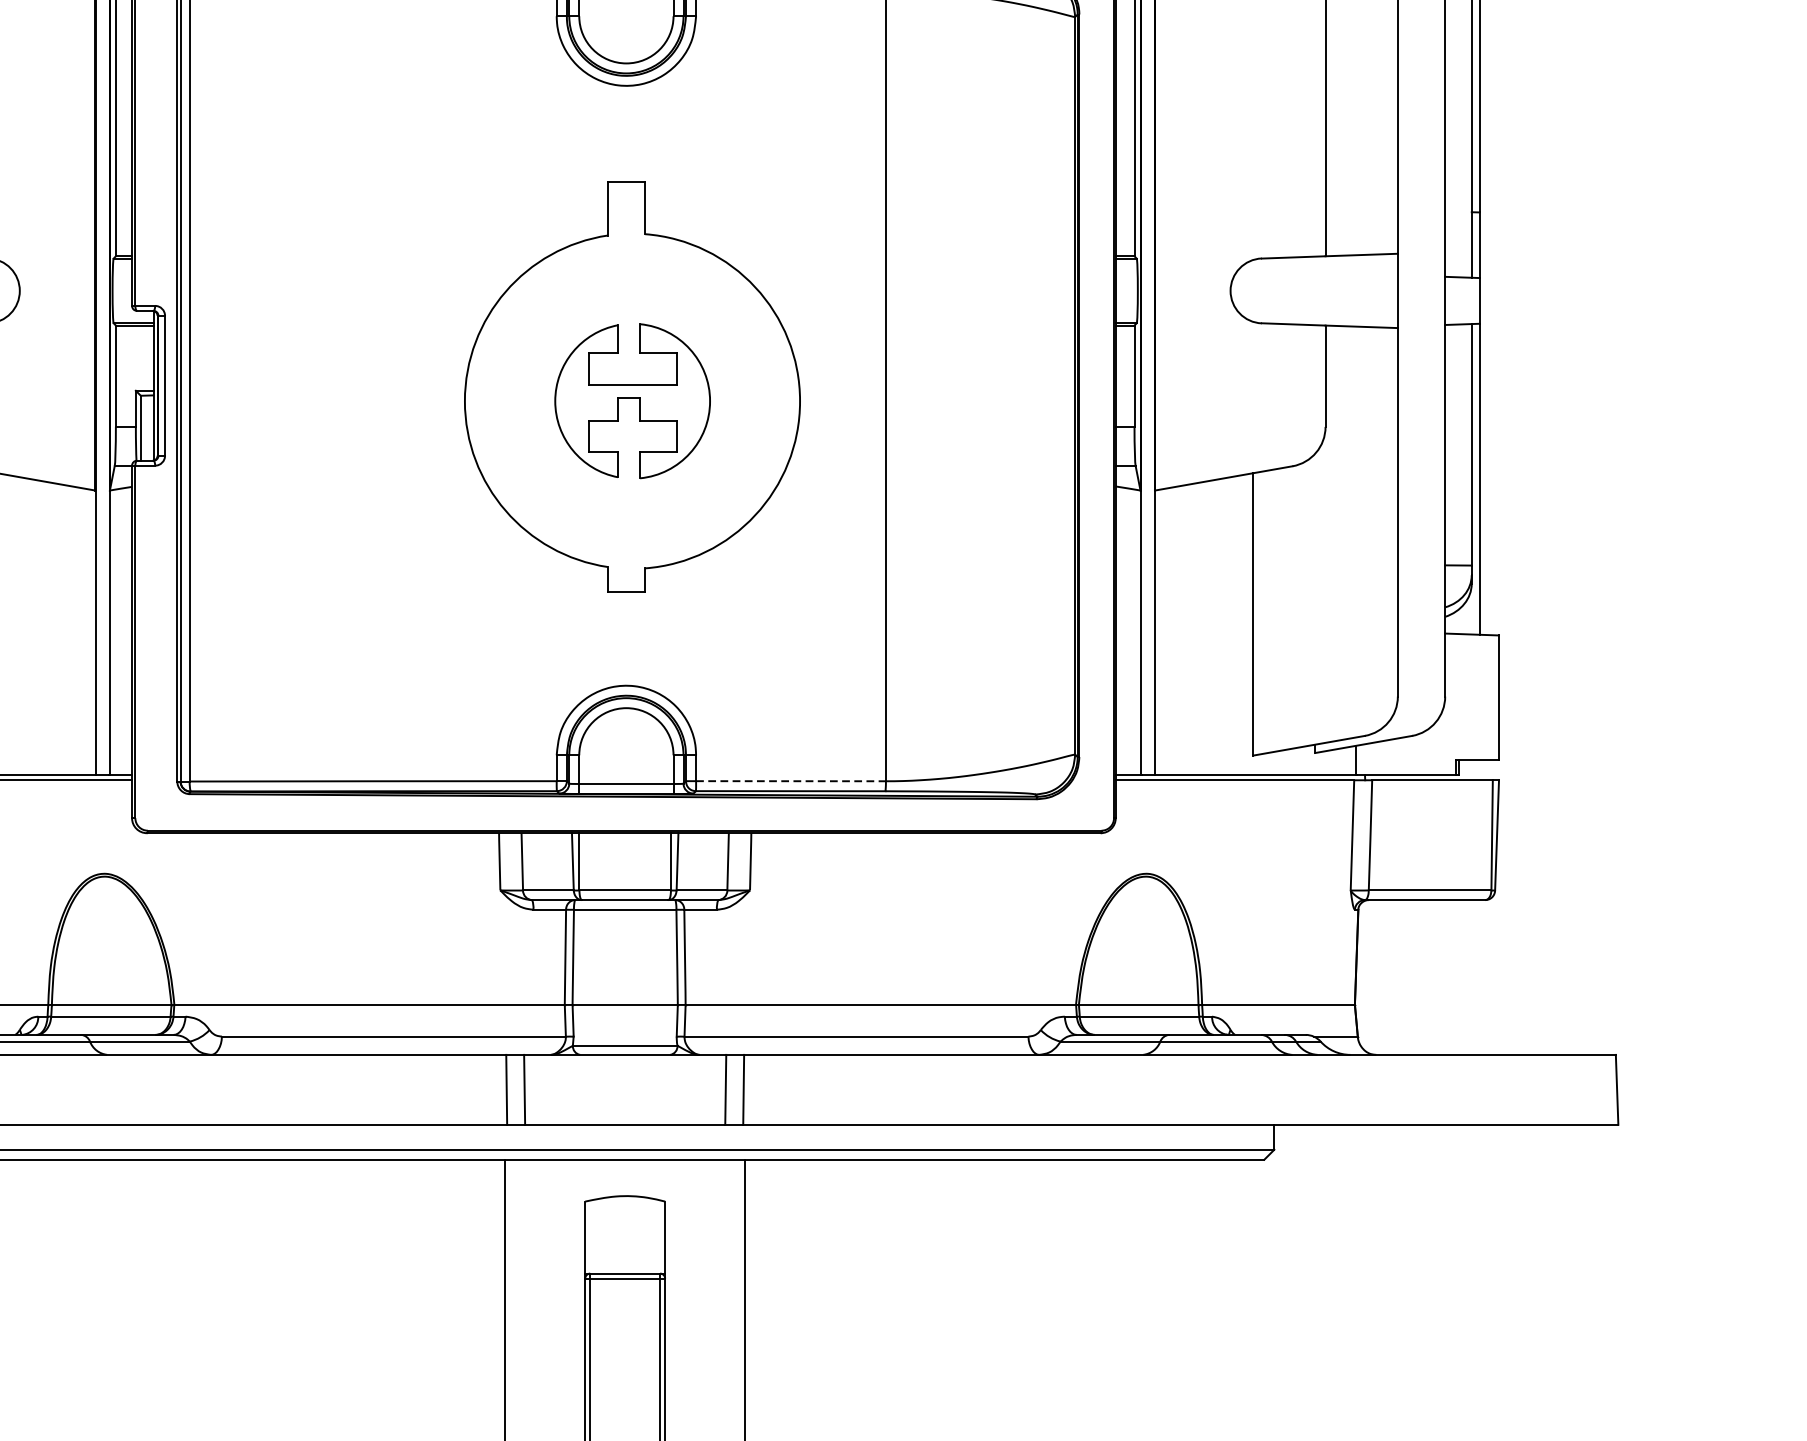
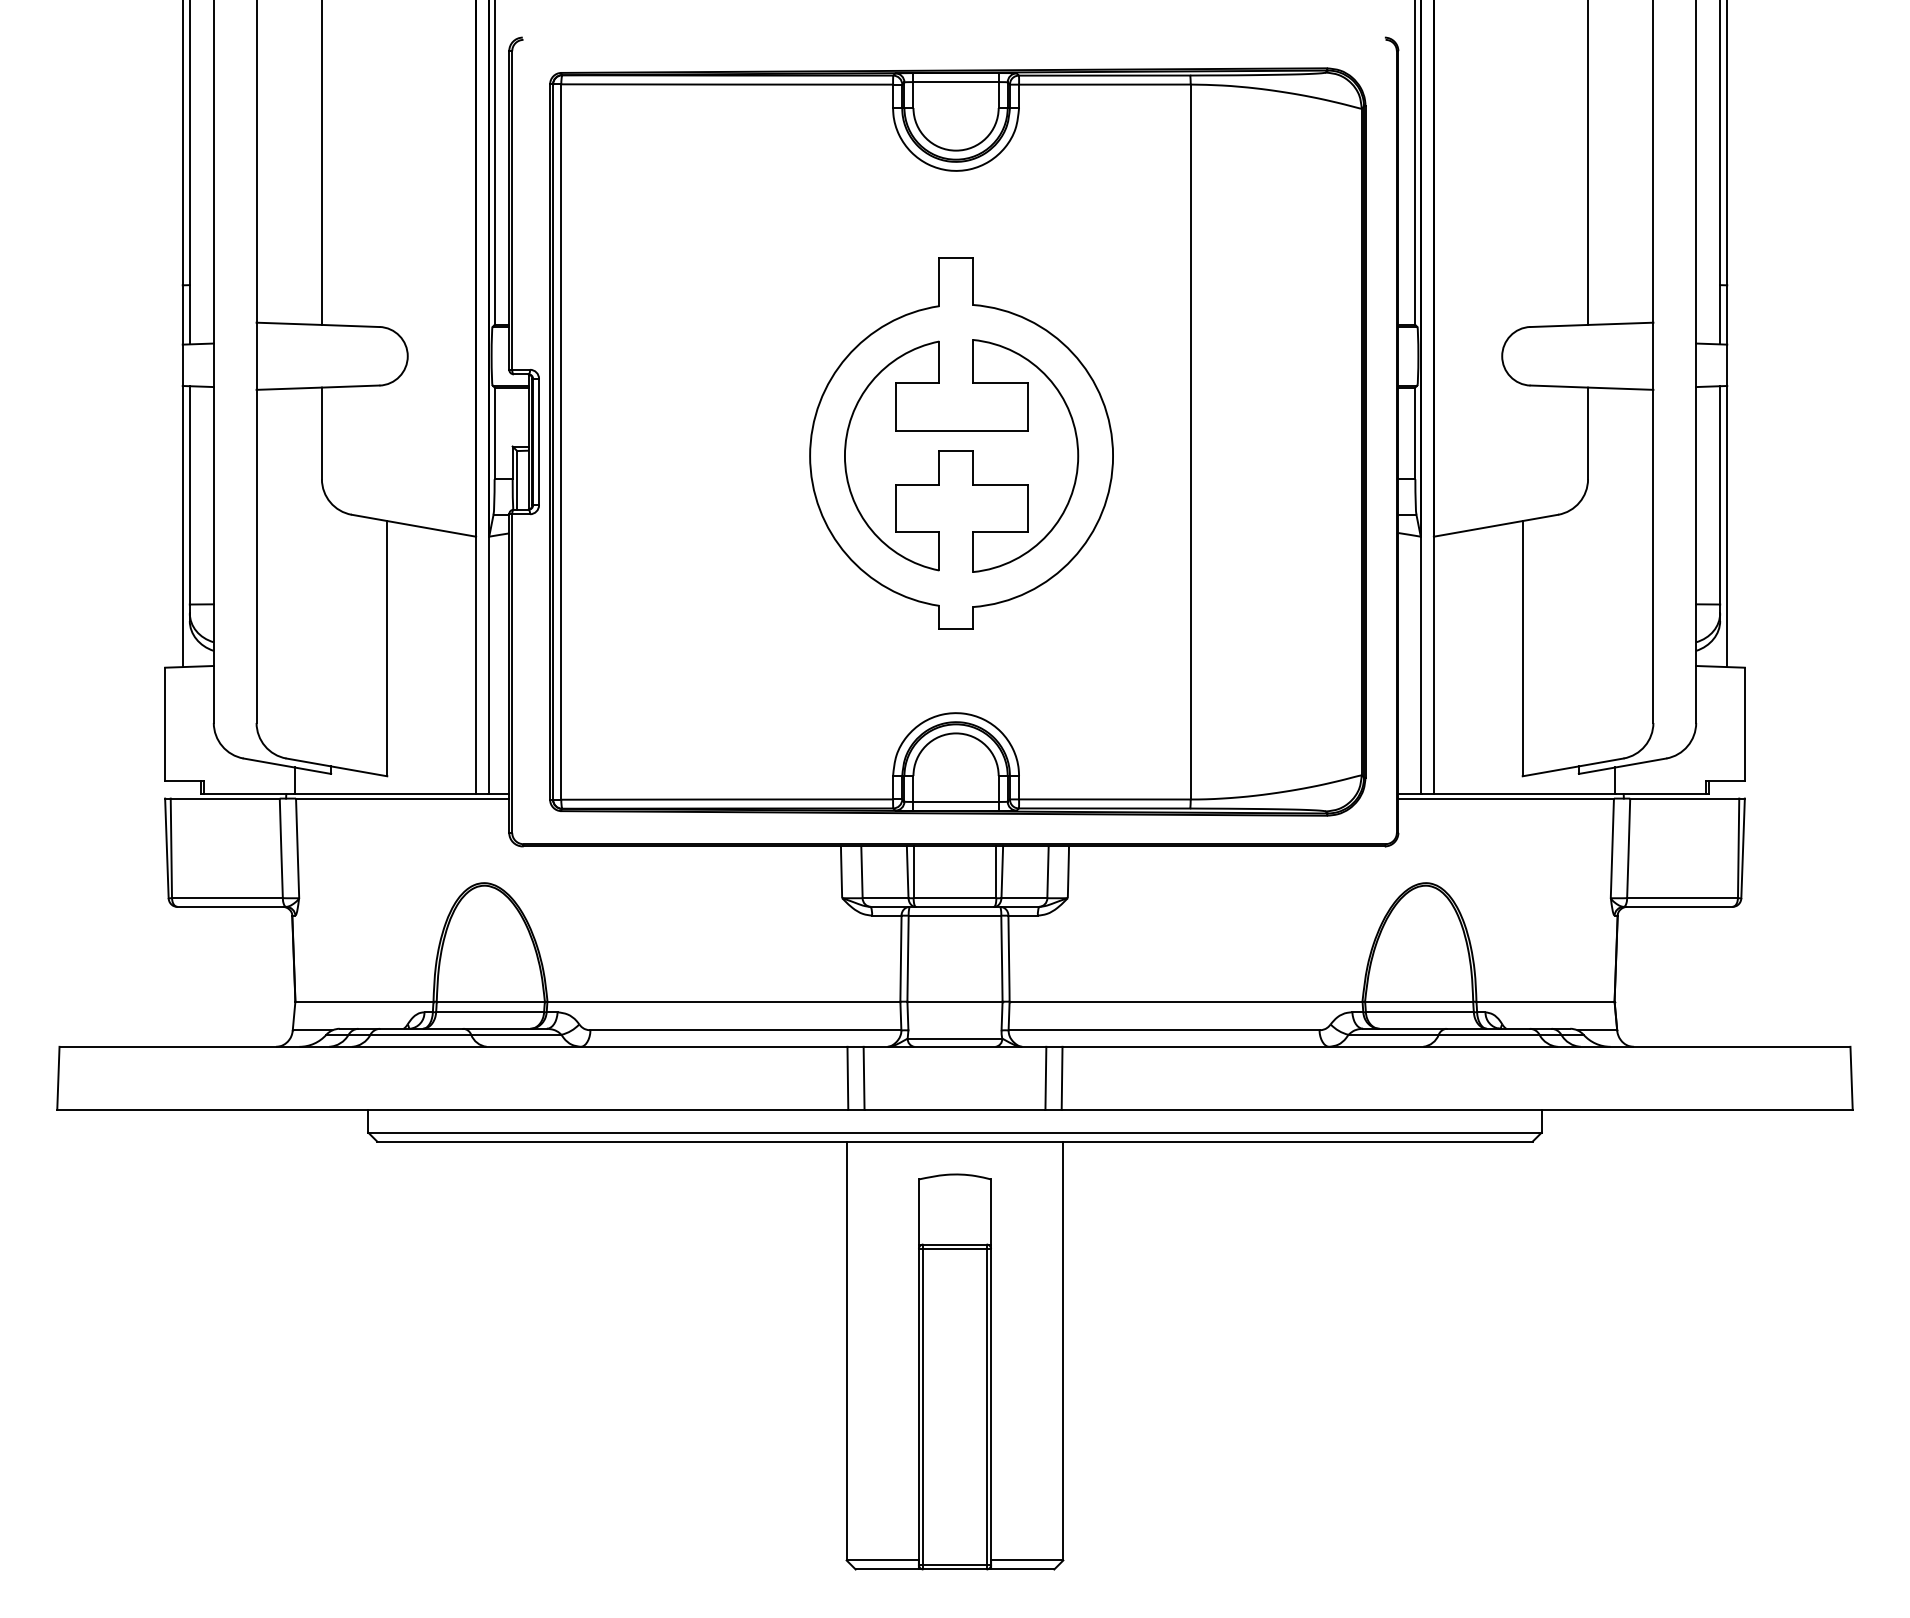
part: (632, 400) -> (961, 455), size x1.67
line: (790, 781) -> (1104, 799), dashed -> solid

